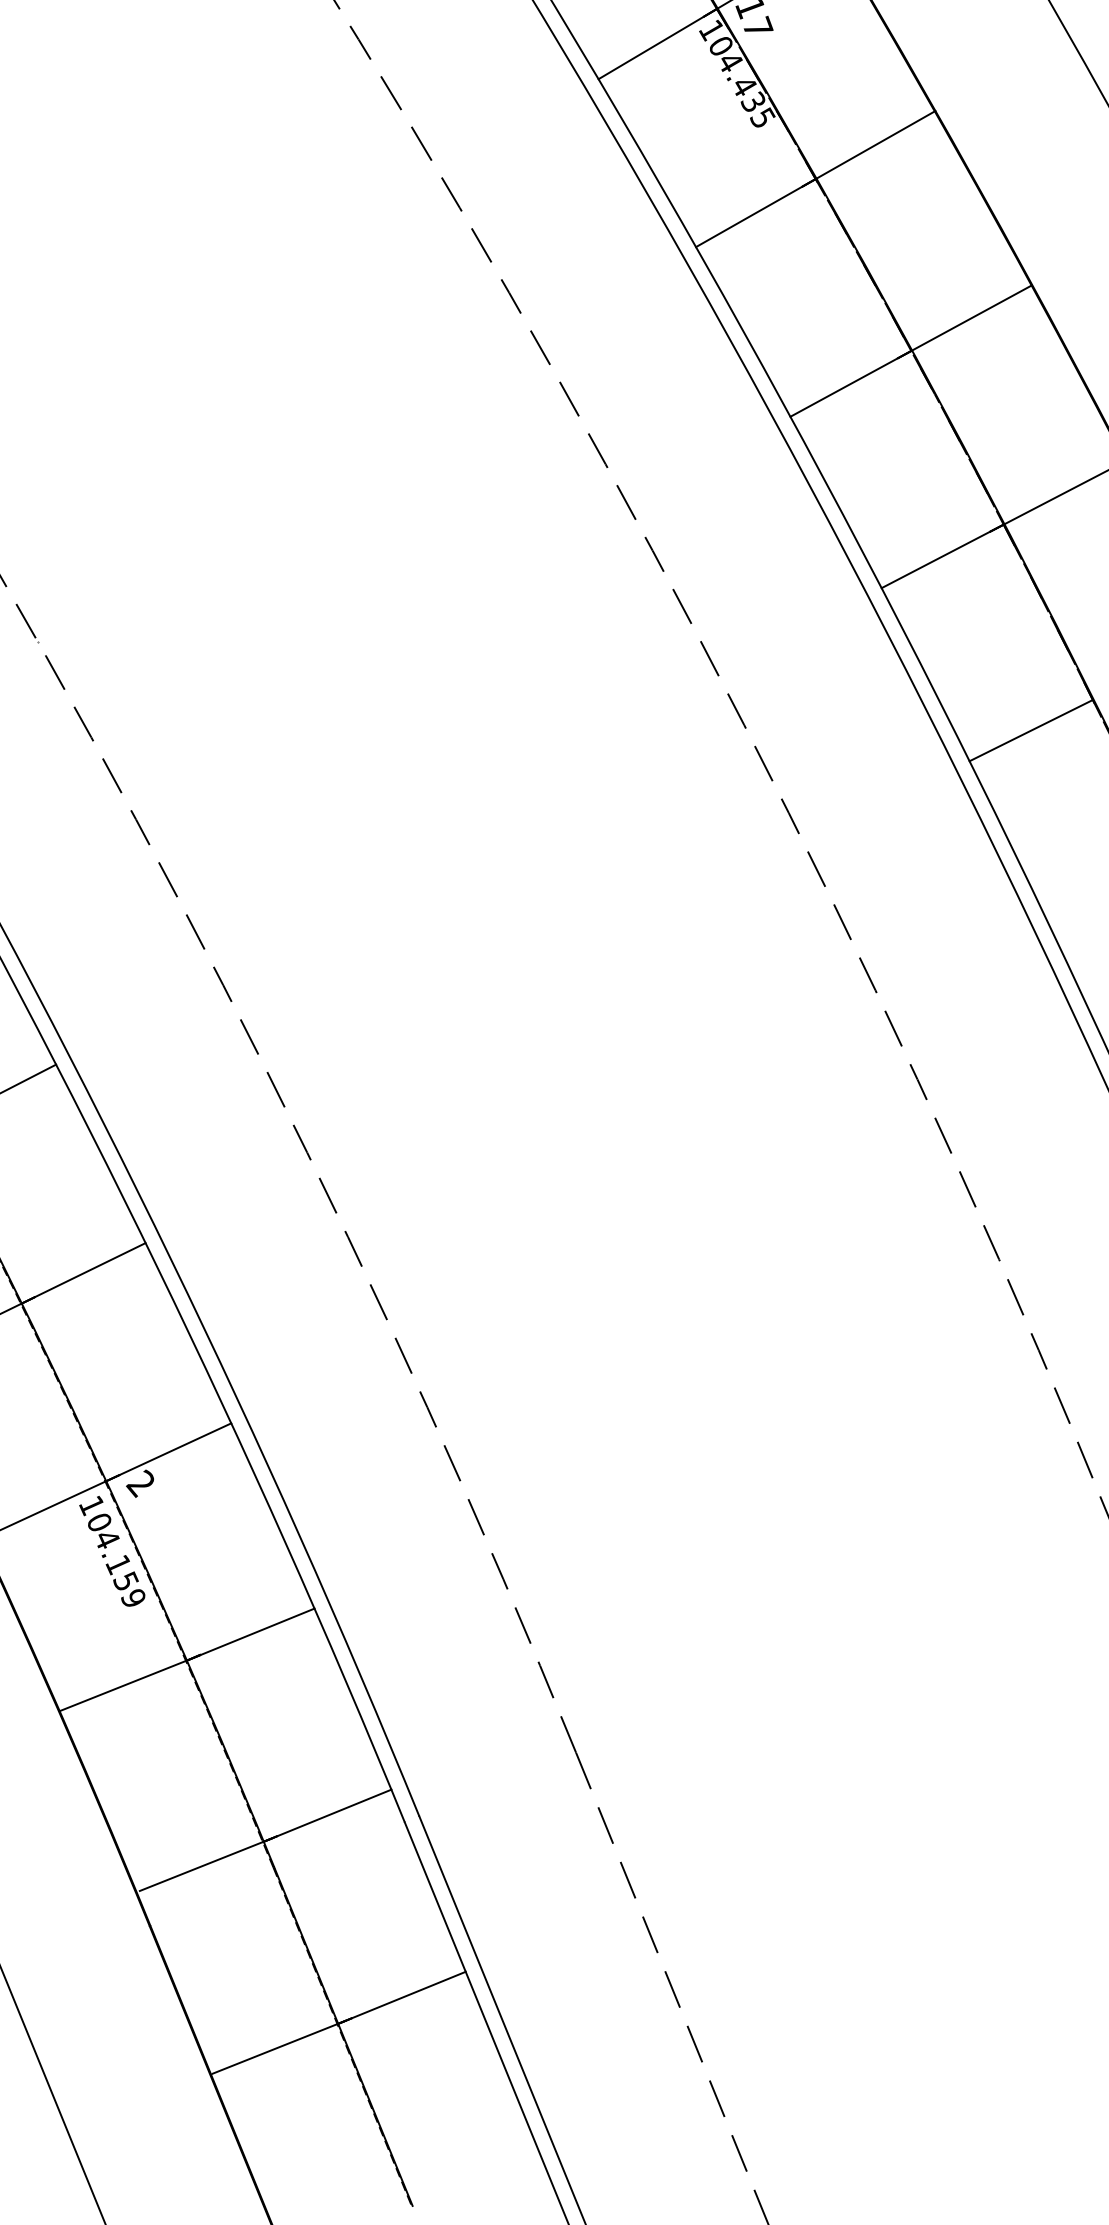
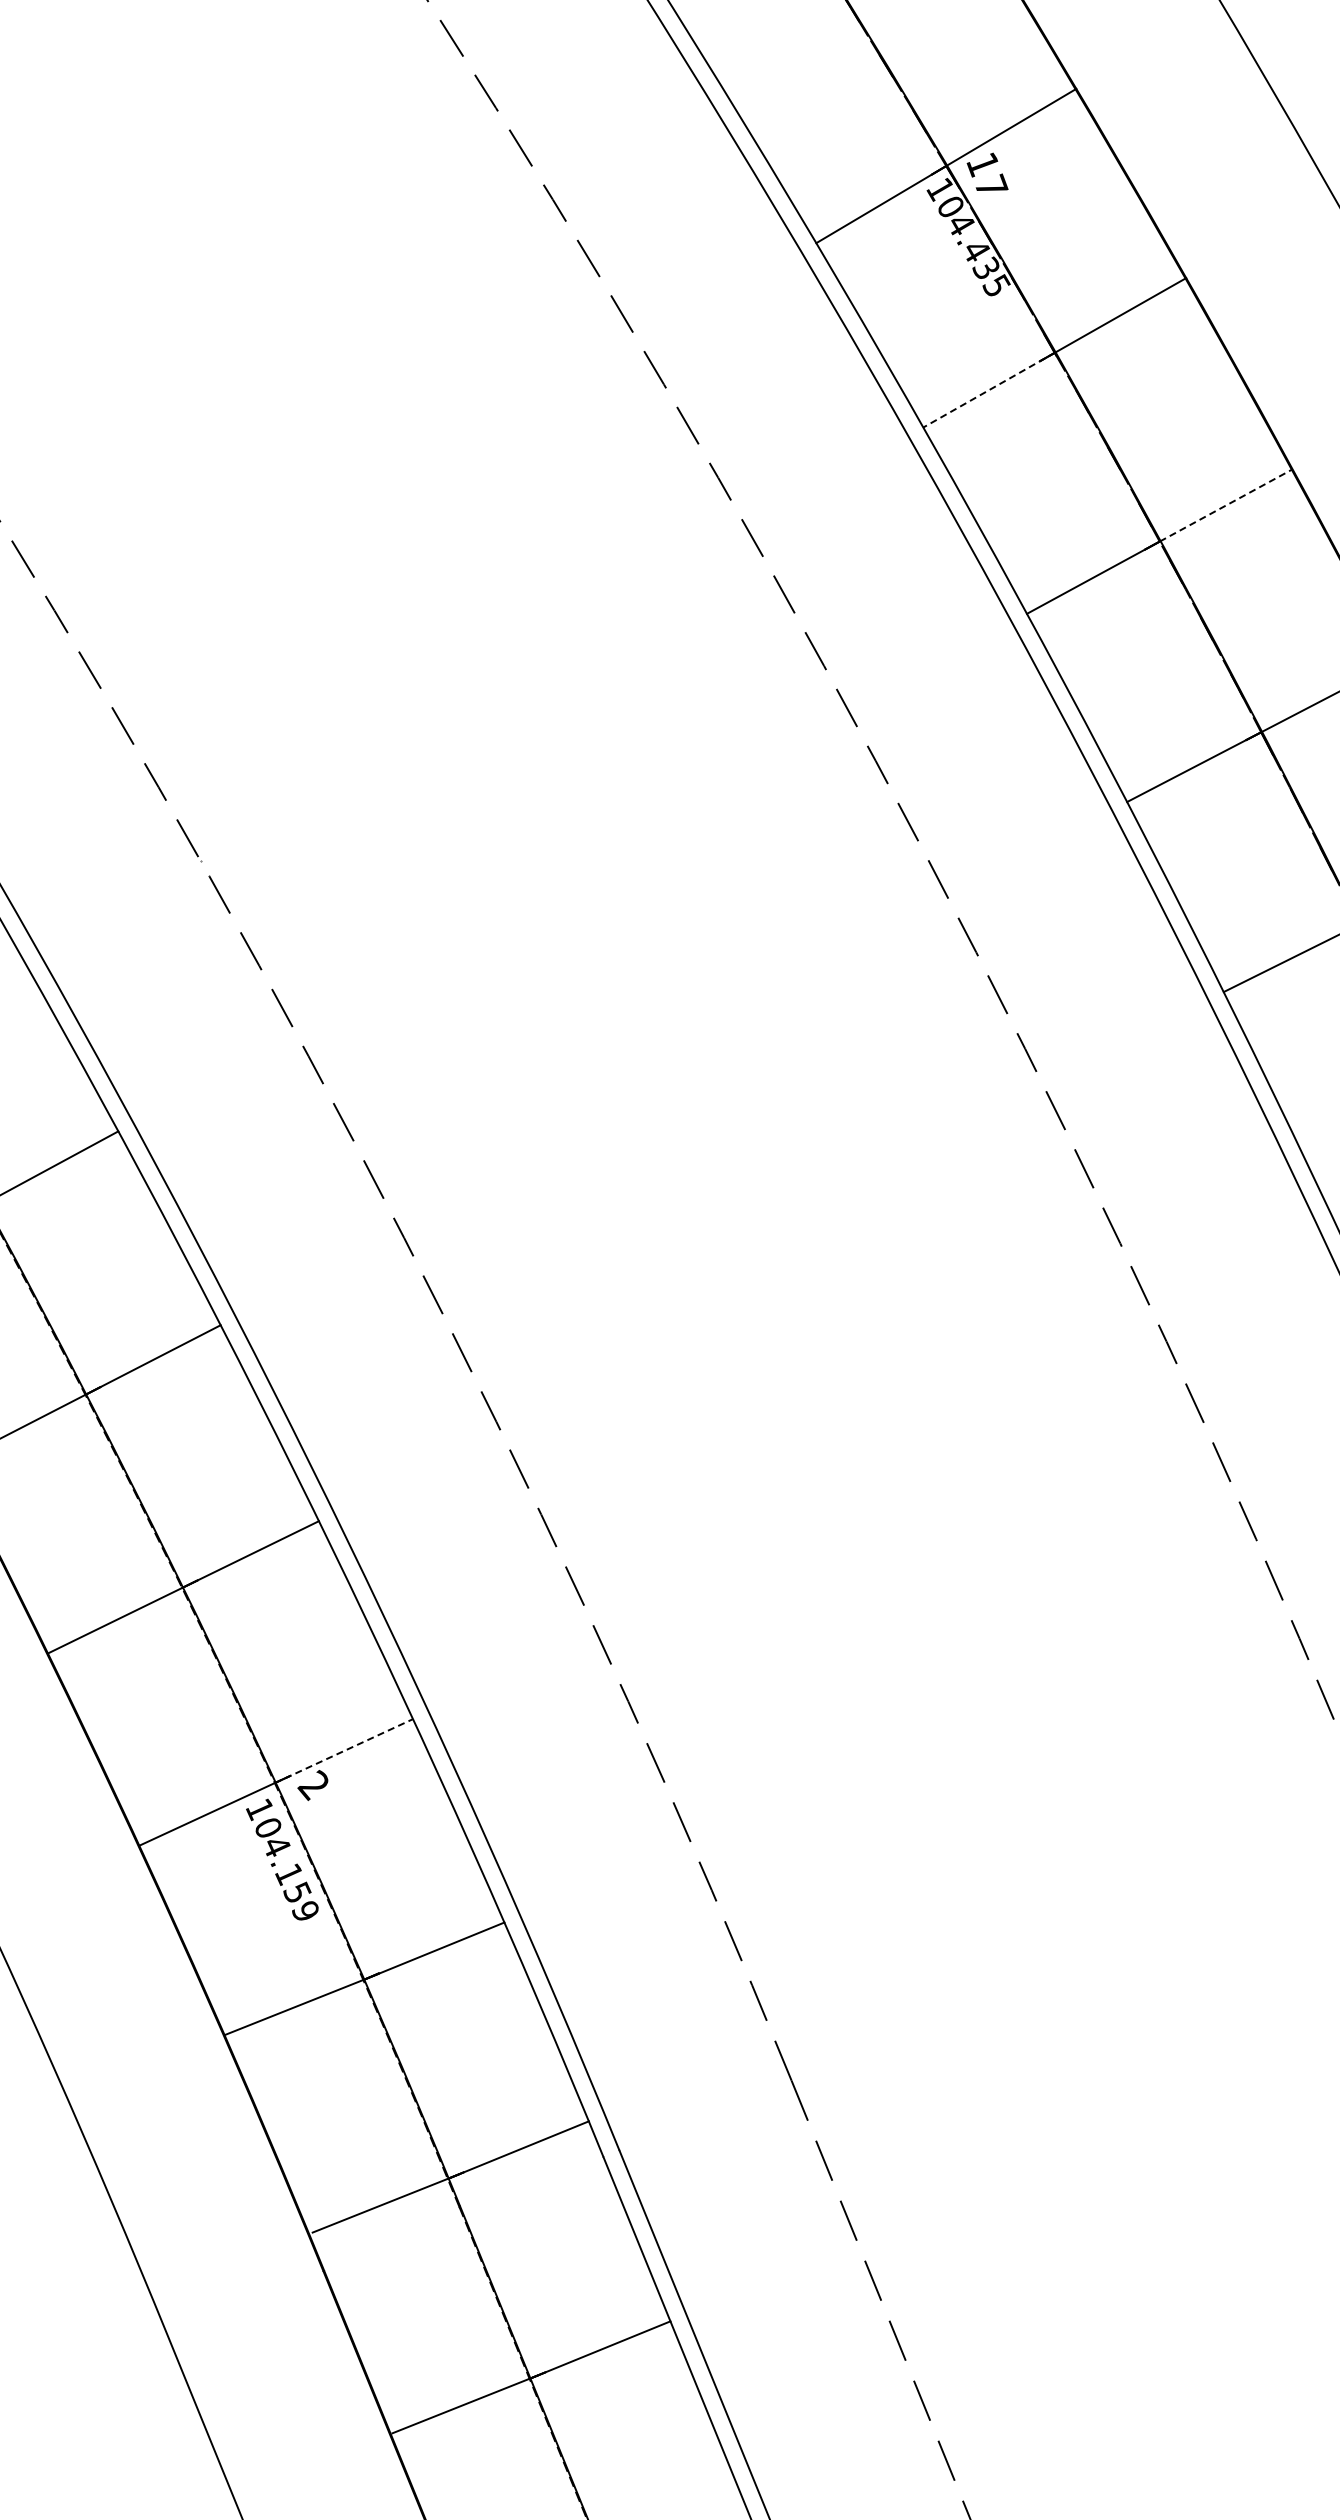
line: (756, 213) -> (989, 390), solid -> dashed
line: (972, 318) -> (1226, 505), solid -> dashed
line: (168, 1451) -> (344, 1750), solid -> dashed

